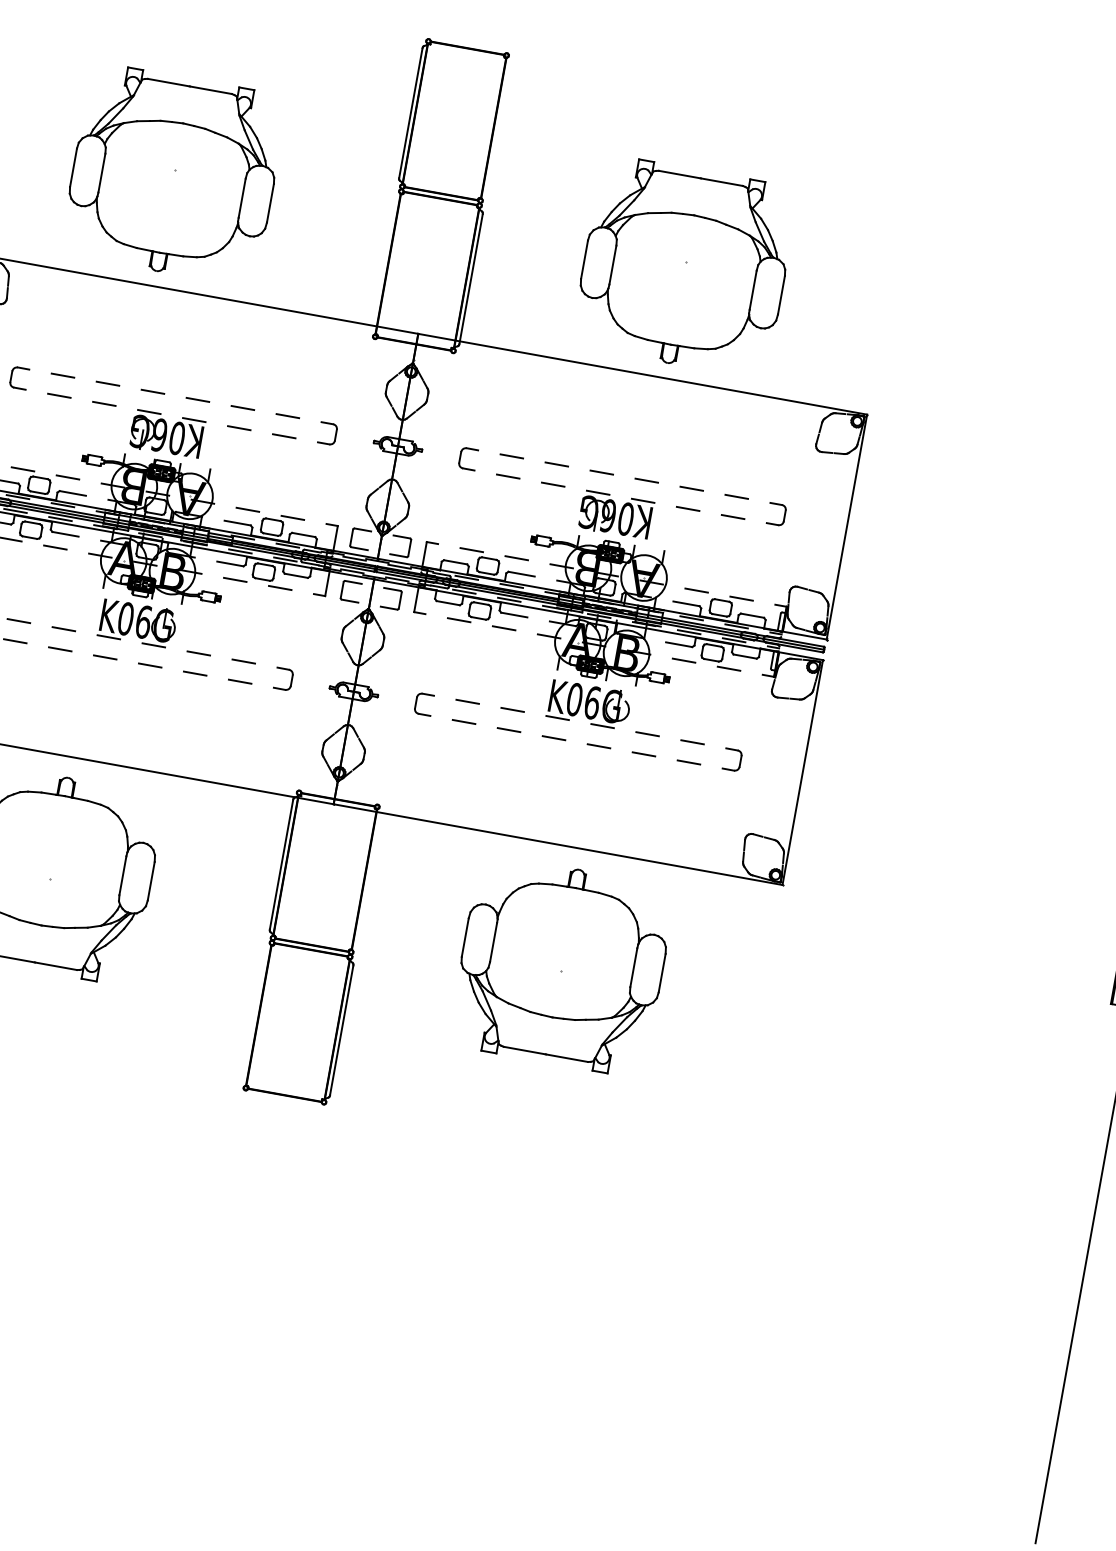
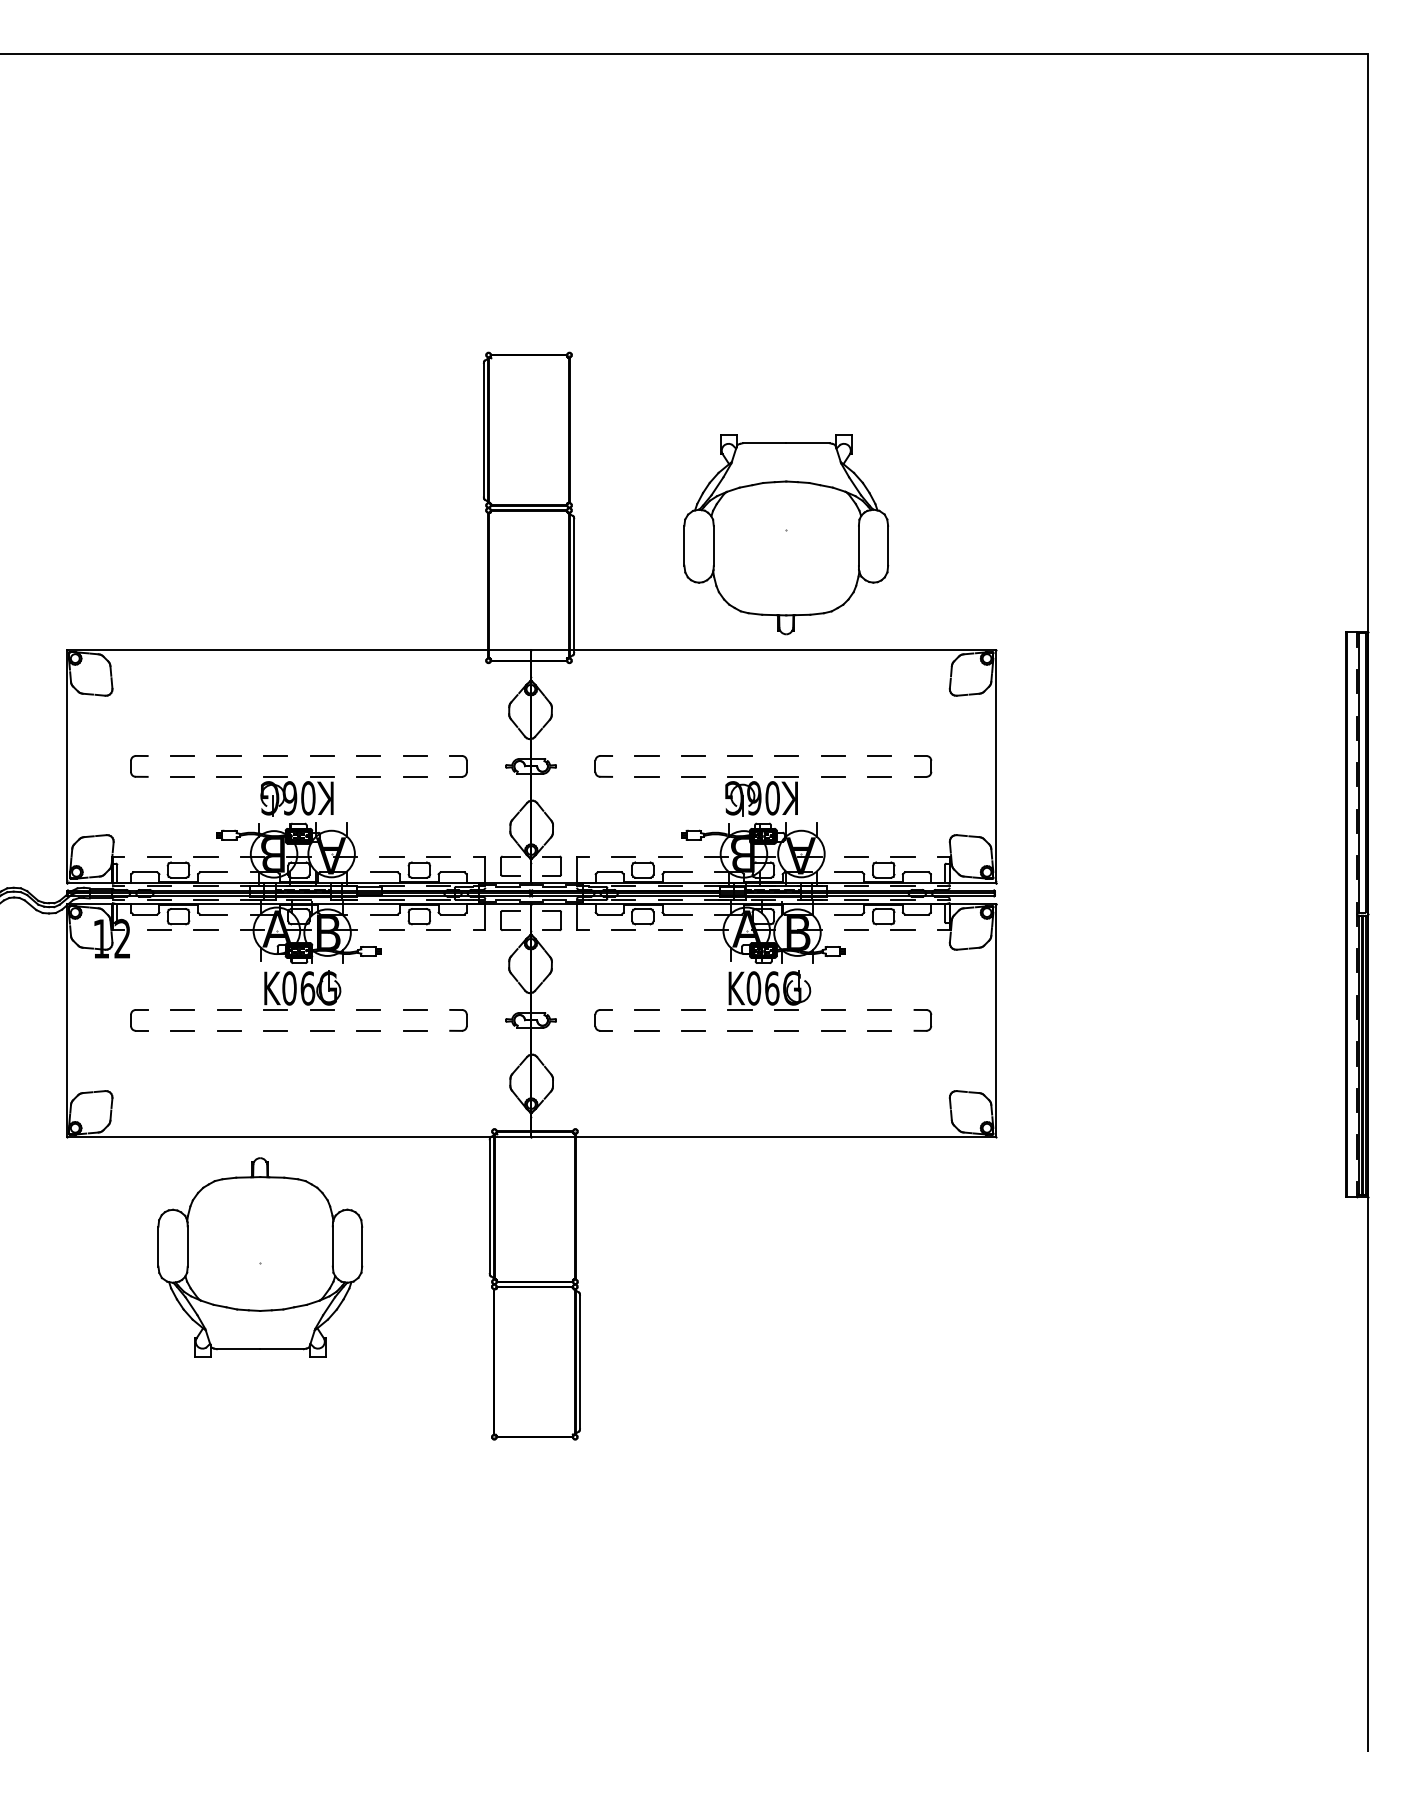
part: (173, 174) -> (257, 534), removed
part: (561, 965) -> (788, 1257), removed

